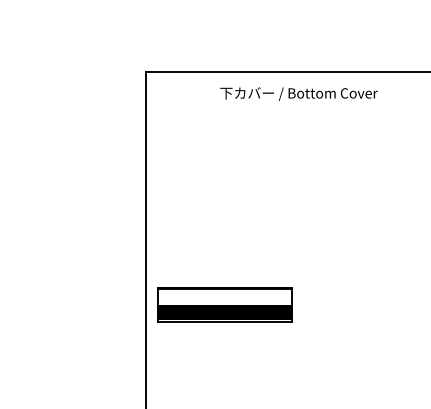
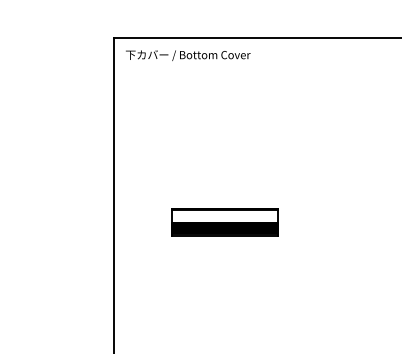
text: (299, 93) -> (188, 55), moved
part: (224, 304) -> (224, 222), moved

